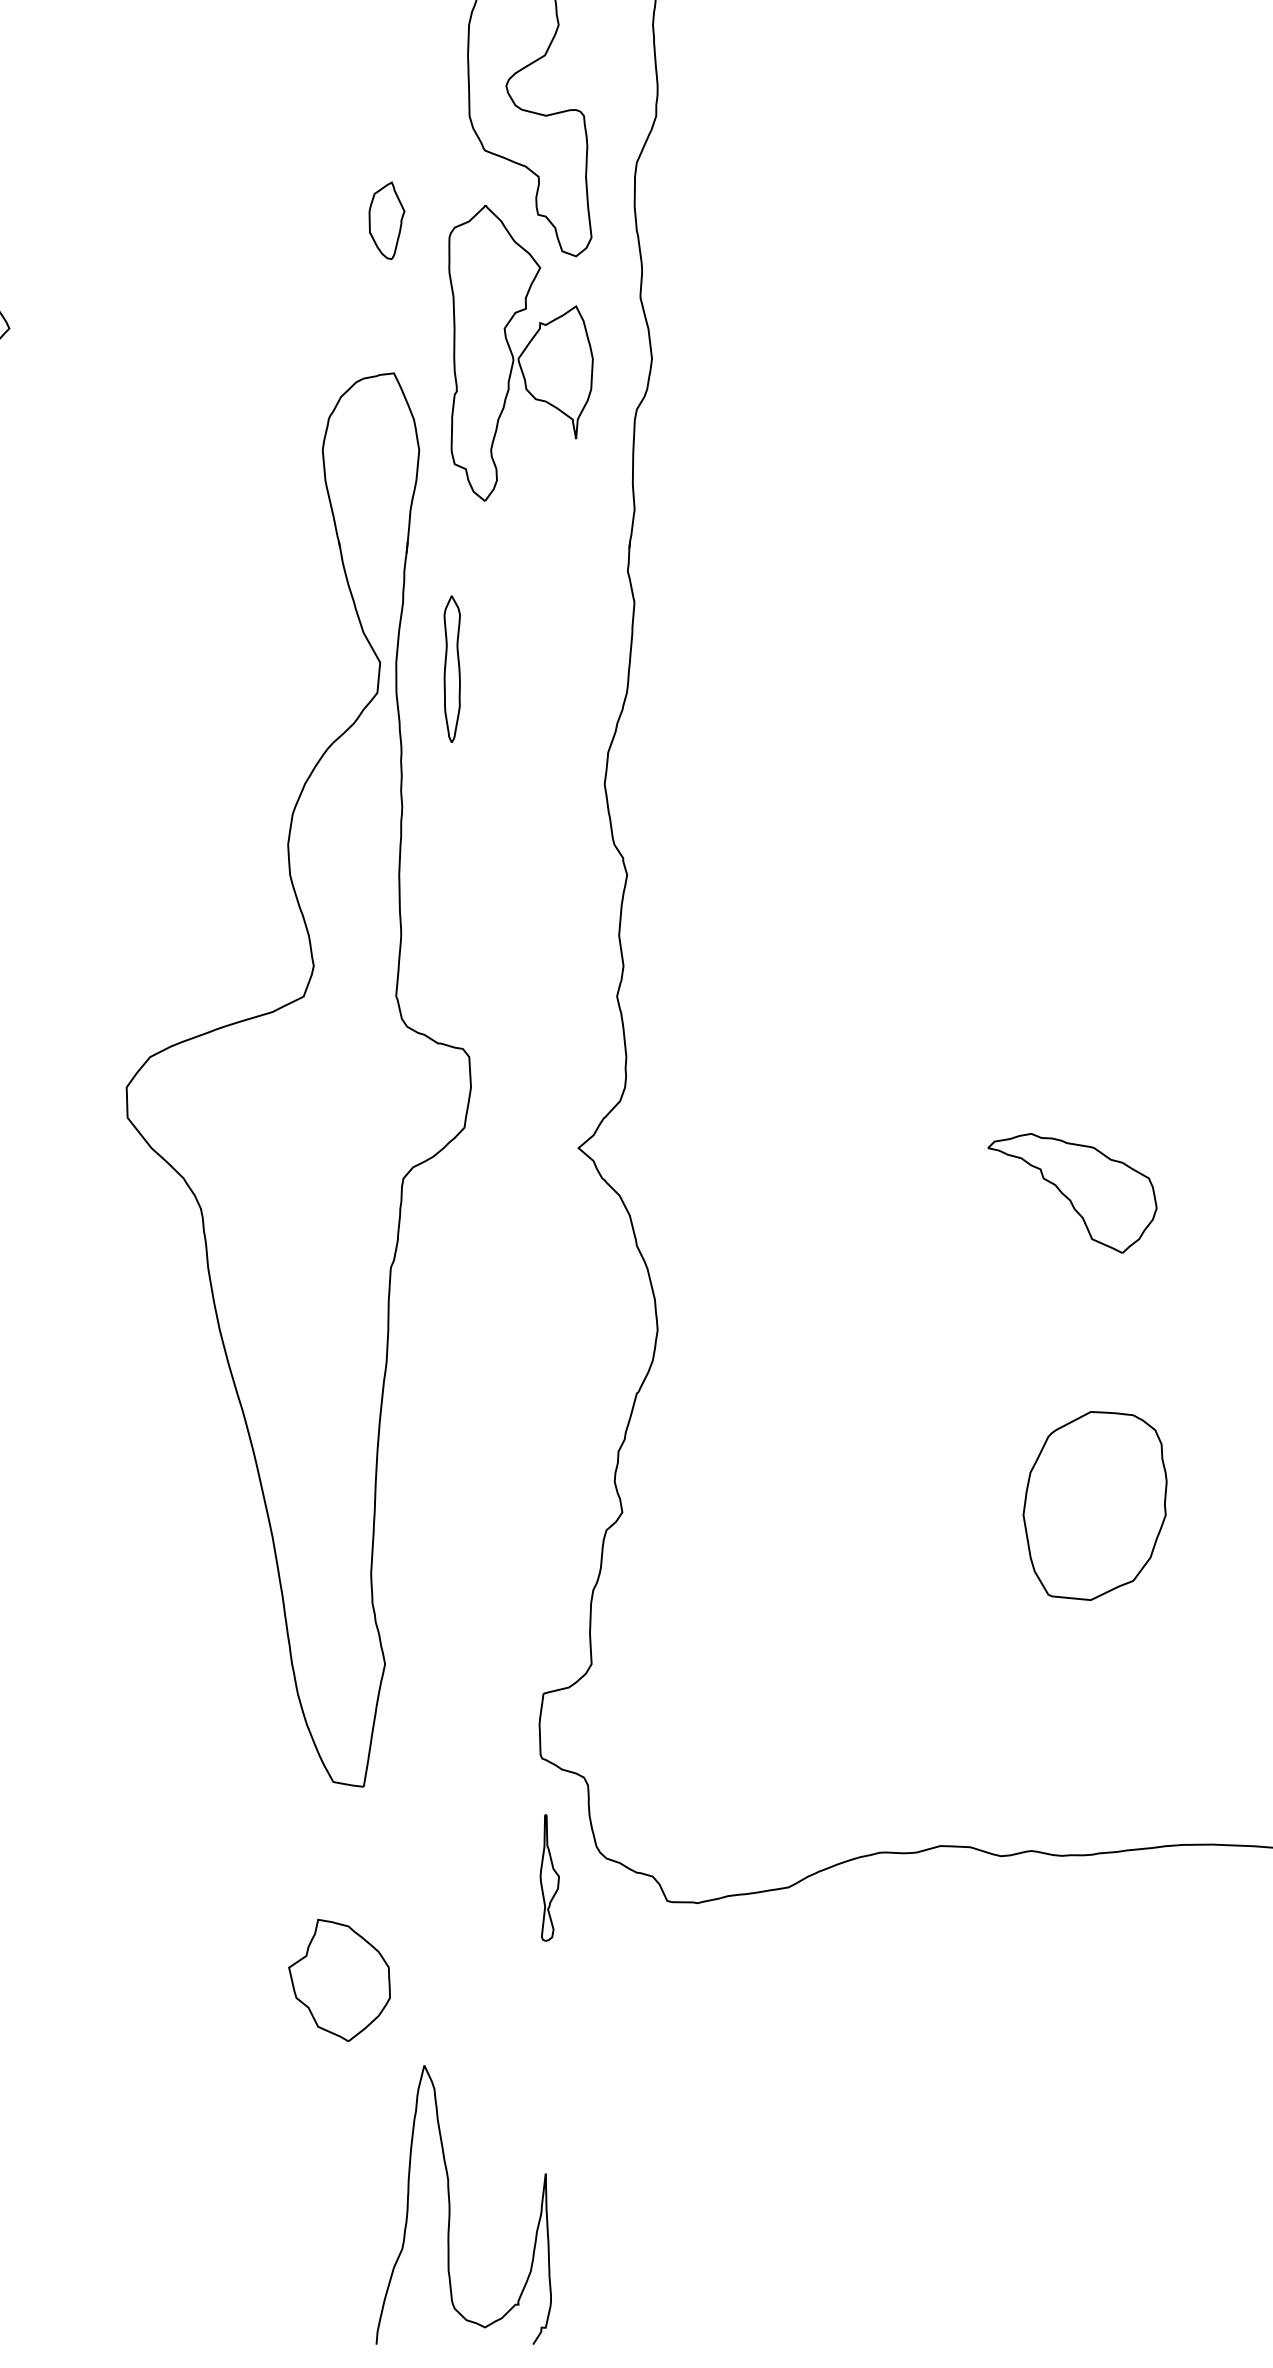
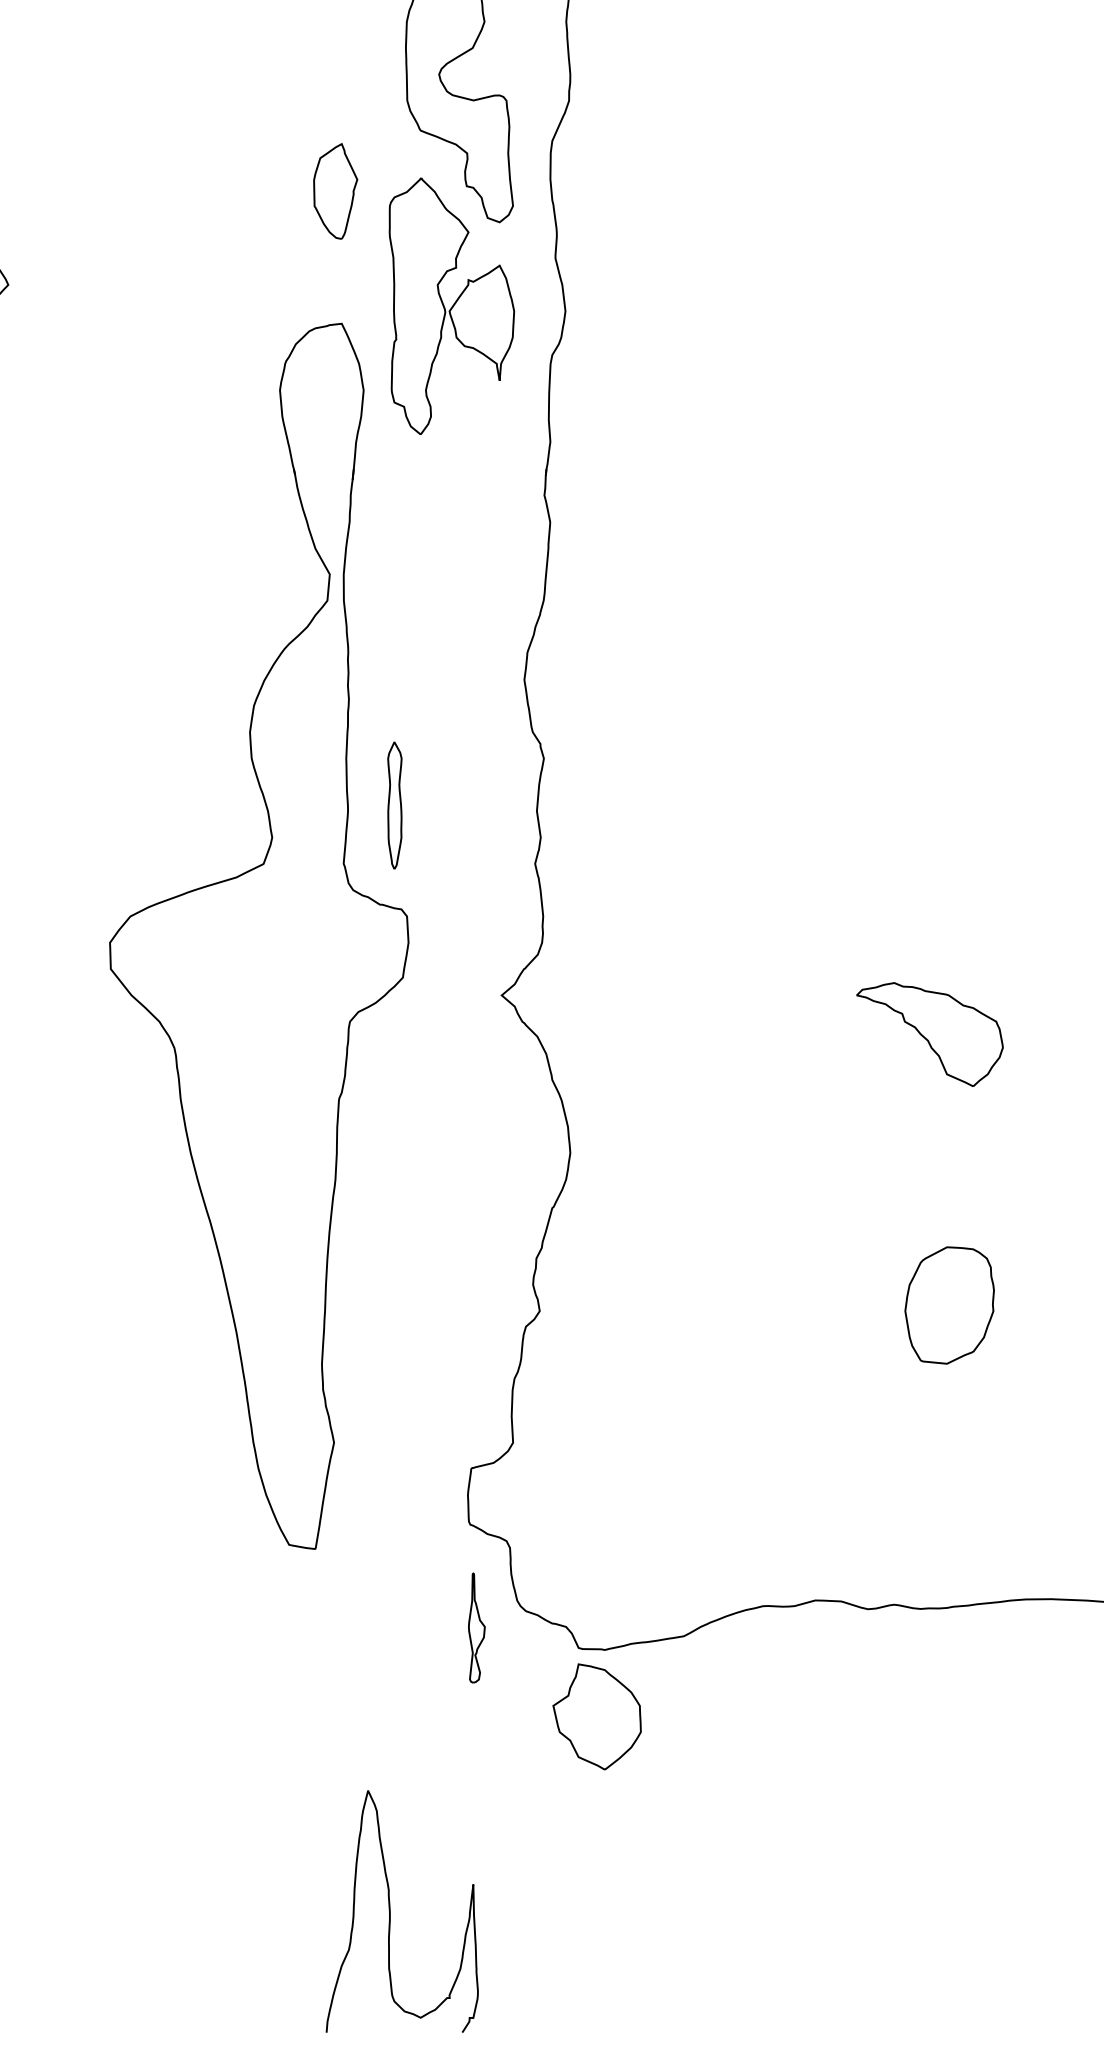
part: (386, 220) -> (335, 191), size x1.43
part: (451, 668) -> (394, 805), moved
part: (1095, 1505) -> (949, 1305), size x0.71
part: (339, 1979) -> (597, 1716), moved

